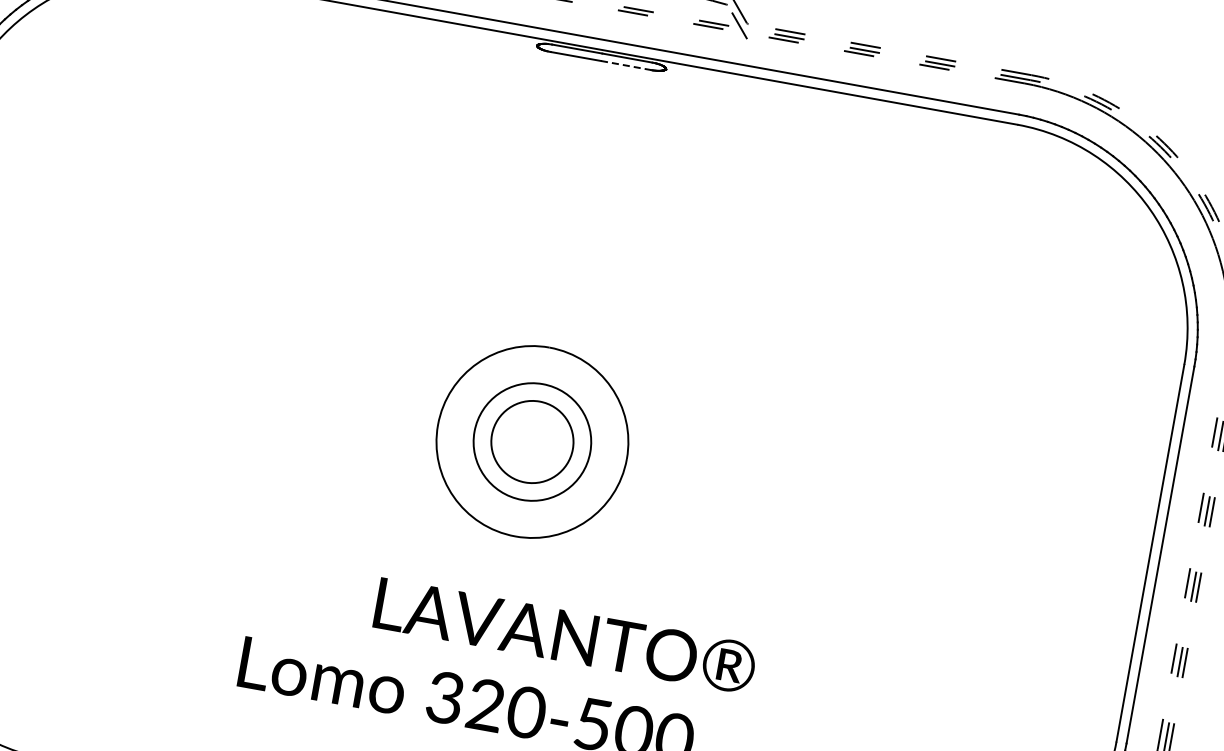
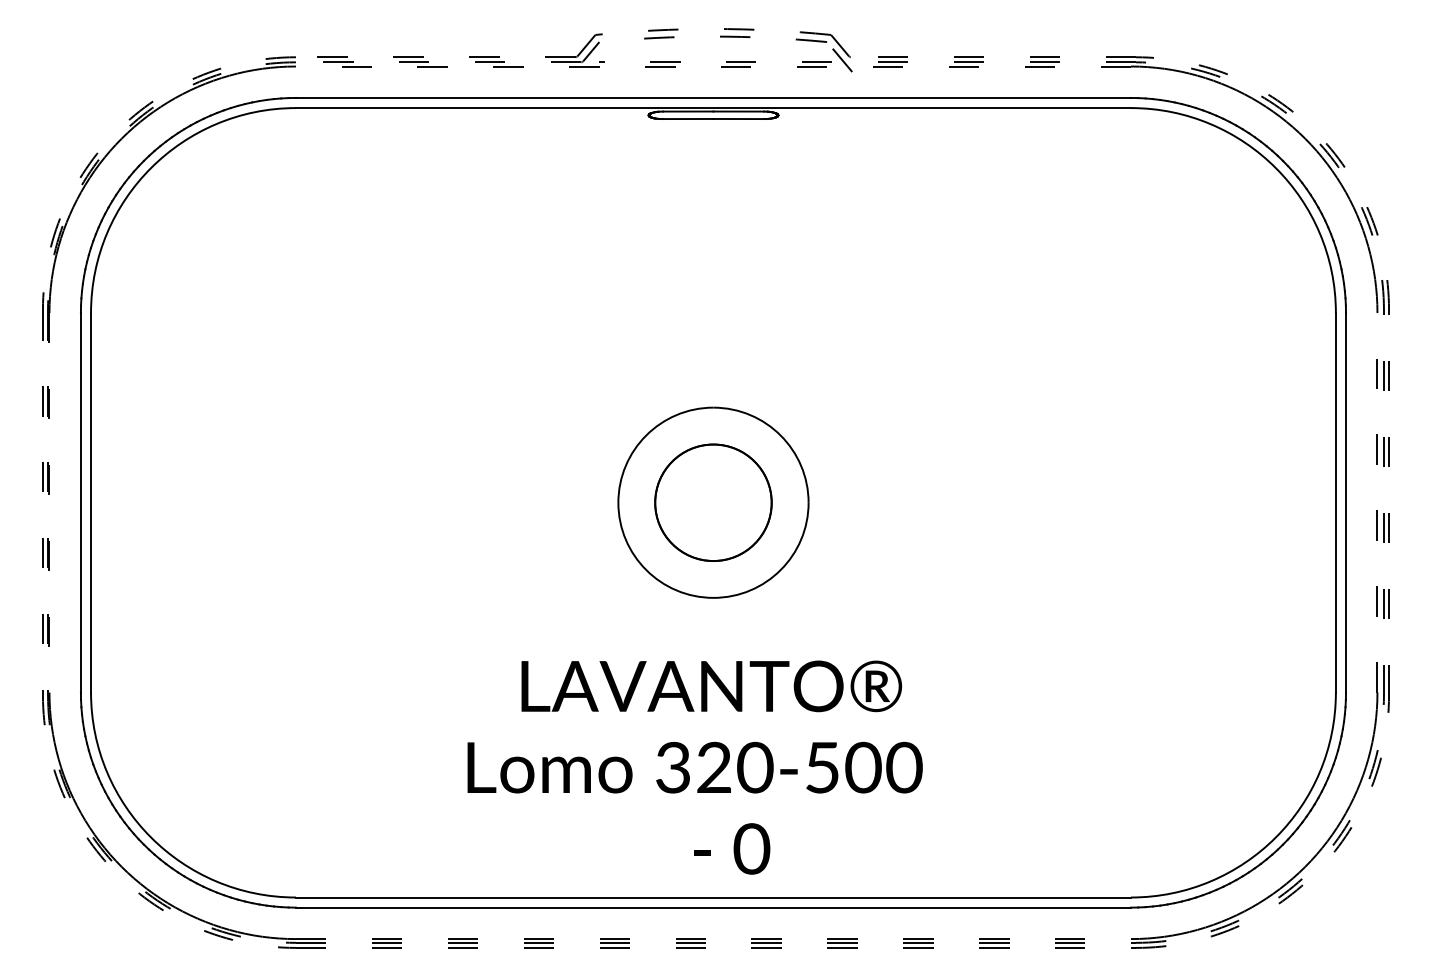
line: (626, 66) -> (739, 119), dashed -> solid
circle: (532, 441) -> (713, 502), size x1.43
text: (565, 636) -> (711, 686), moved

